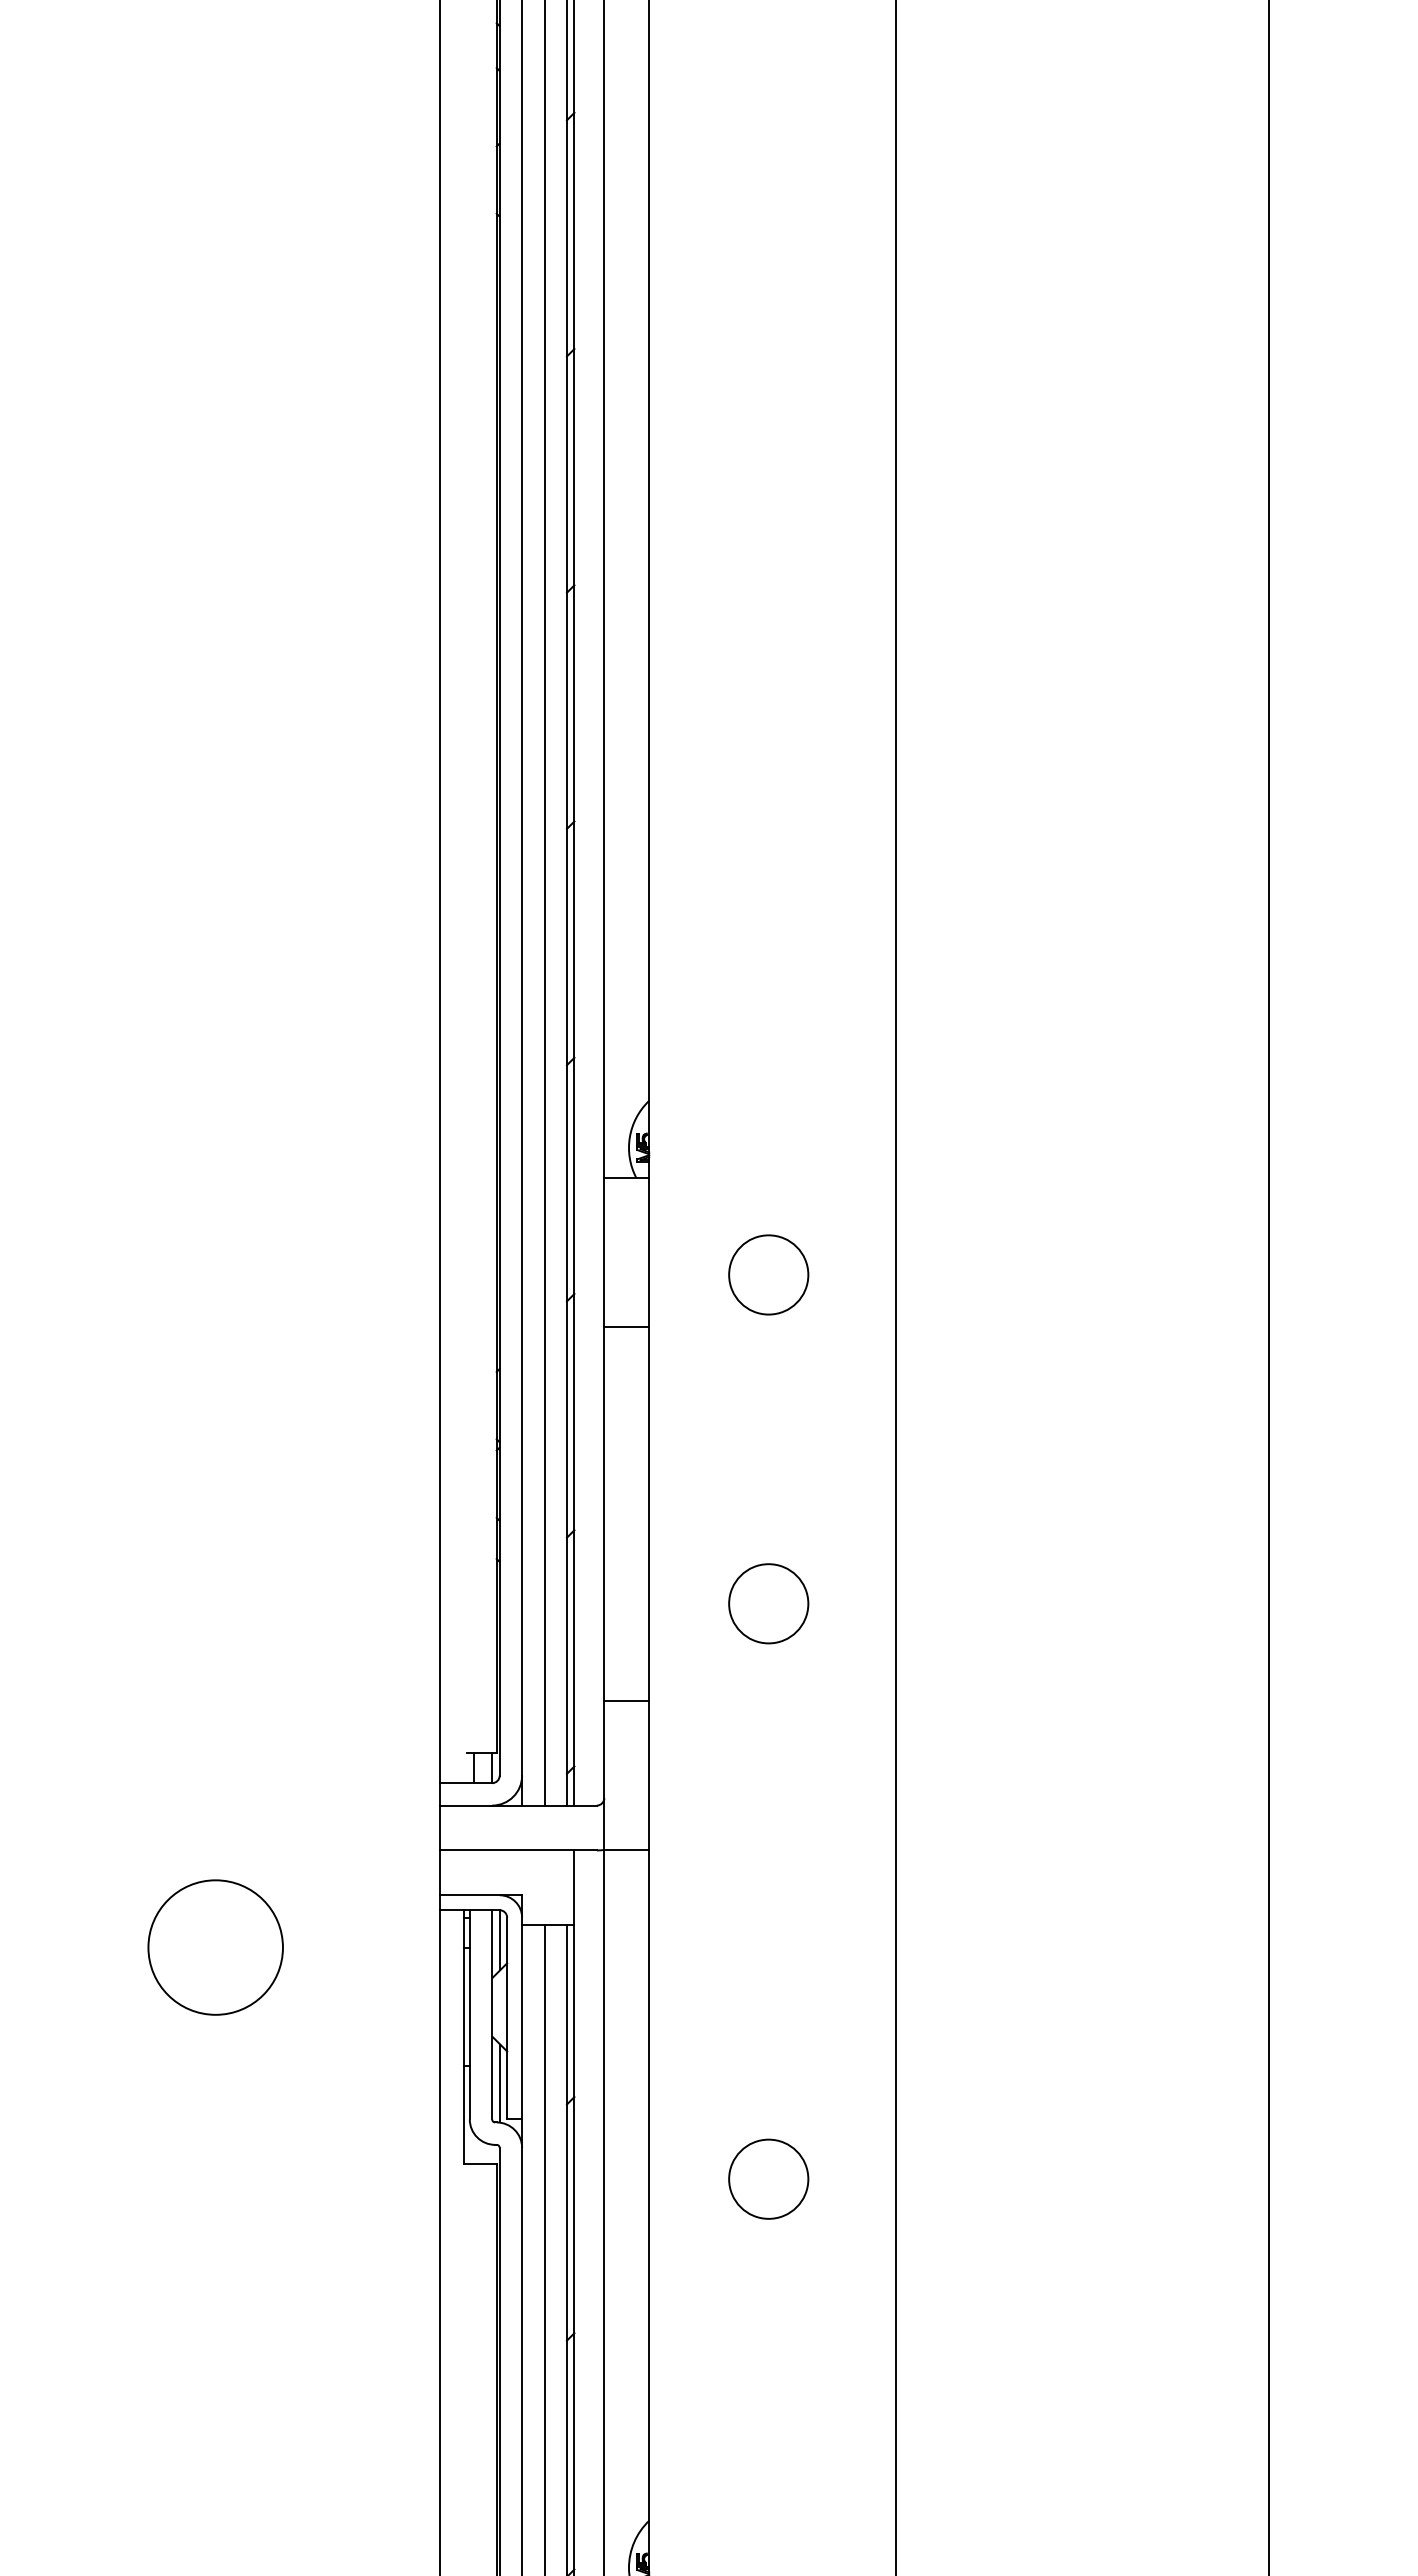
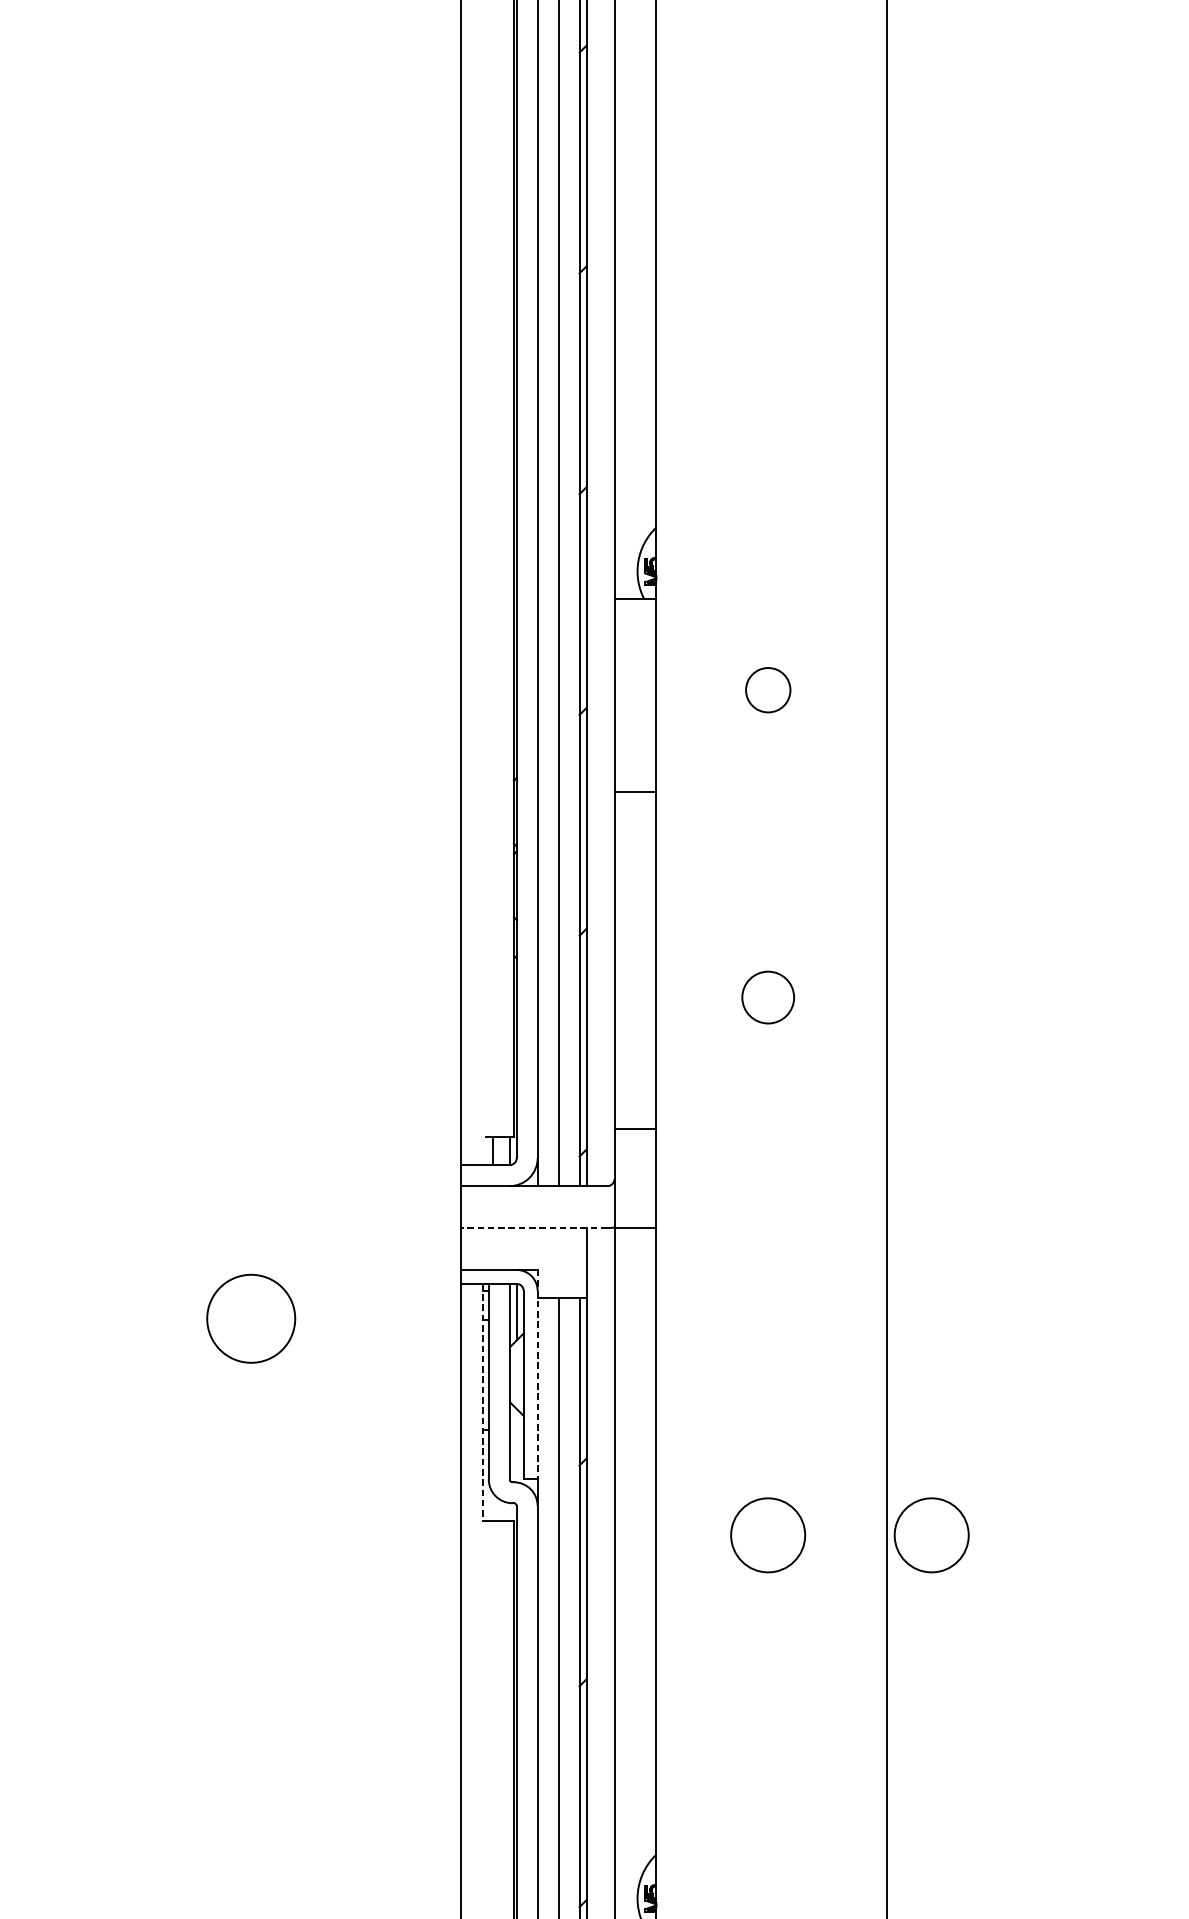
circle: (768, 1274) -> (767, 689), size x0.6
line: (626, 1327) -> (635, 792), moved
circle: (768, 1603) -> (767, 997), size x0.7
line: (626, 1700) -> (635, 1129), moved
line: (517, 1850) -> (533, 1228), solid -> dashed
circle: (215, 1947) -> (251, 1318), size x0.7
line: (522, 2007) -> (538, 1374), solid -> dashed
line: (463, 2037) -> (482, 1402), solid -> dashed
line: (499, 2083) -> (516, 1445), removed
circle: (943, 2178) -> (931, 1534), added

